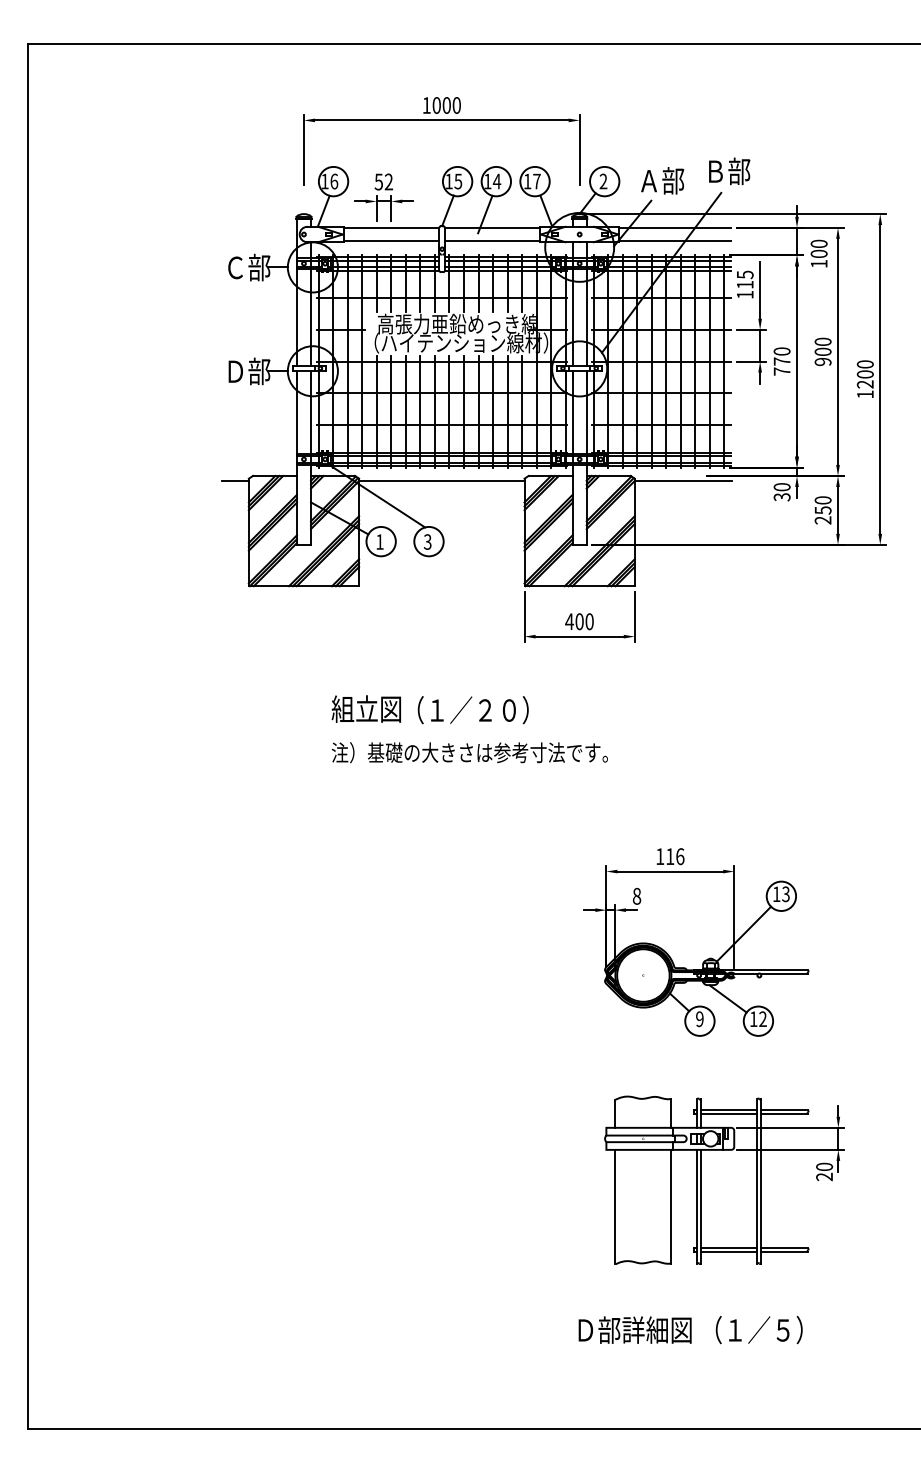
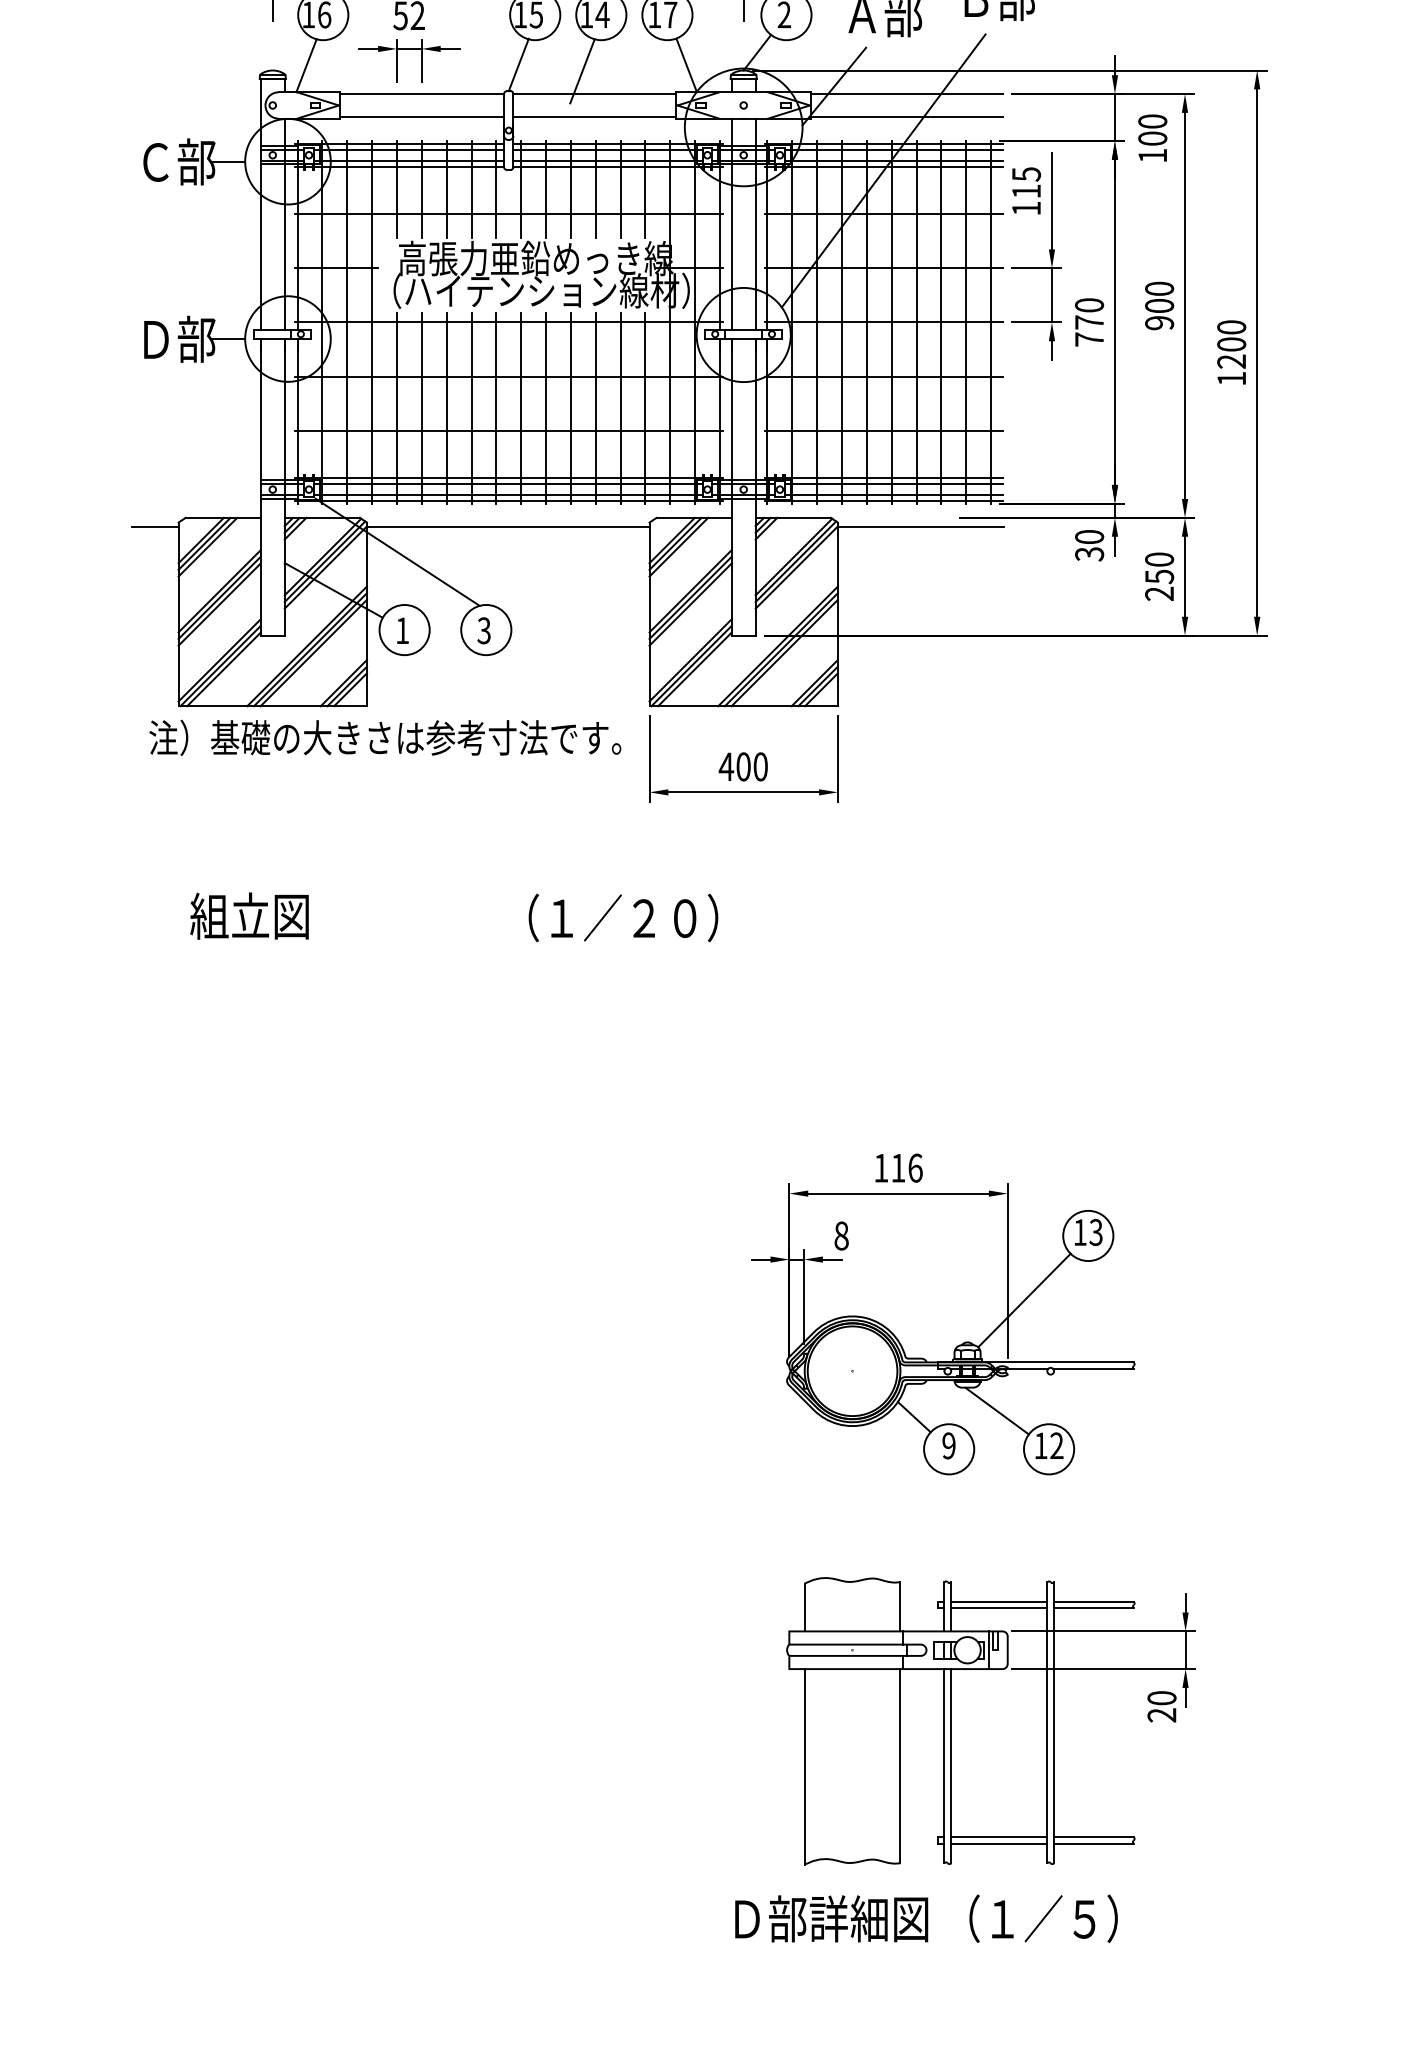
text: (365, 708) -> (248, 915), moved
text: (472, 710) -> (622, 918), moved
text: (469, 752) -> (384, 737), moved
text: (690, 1330) -> (926, 1919), moved

